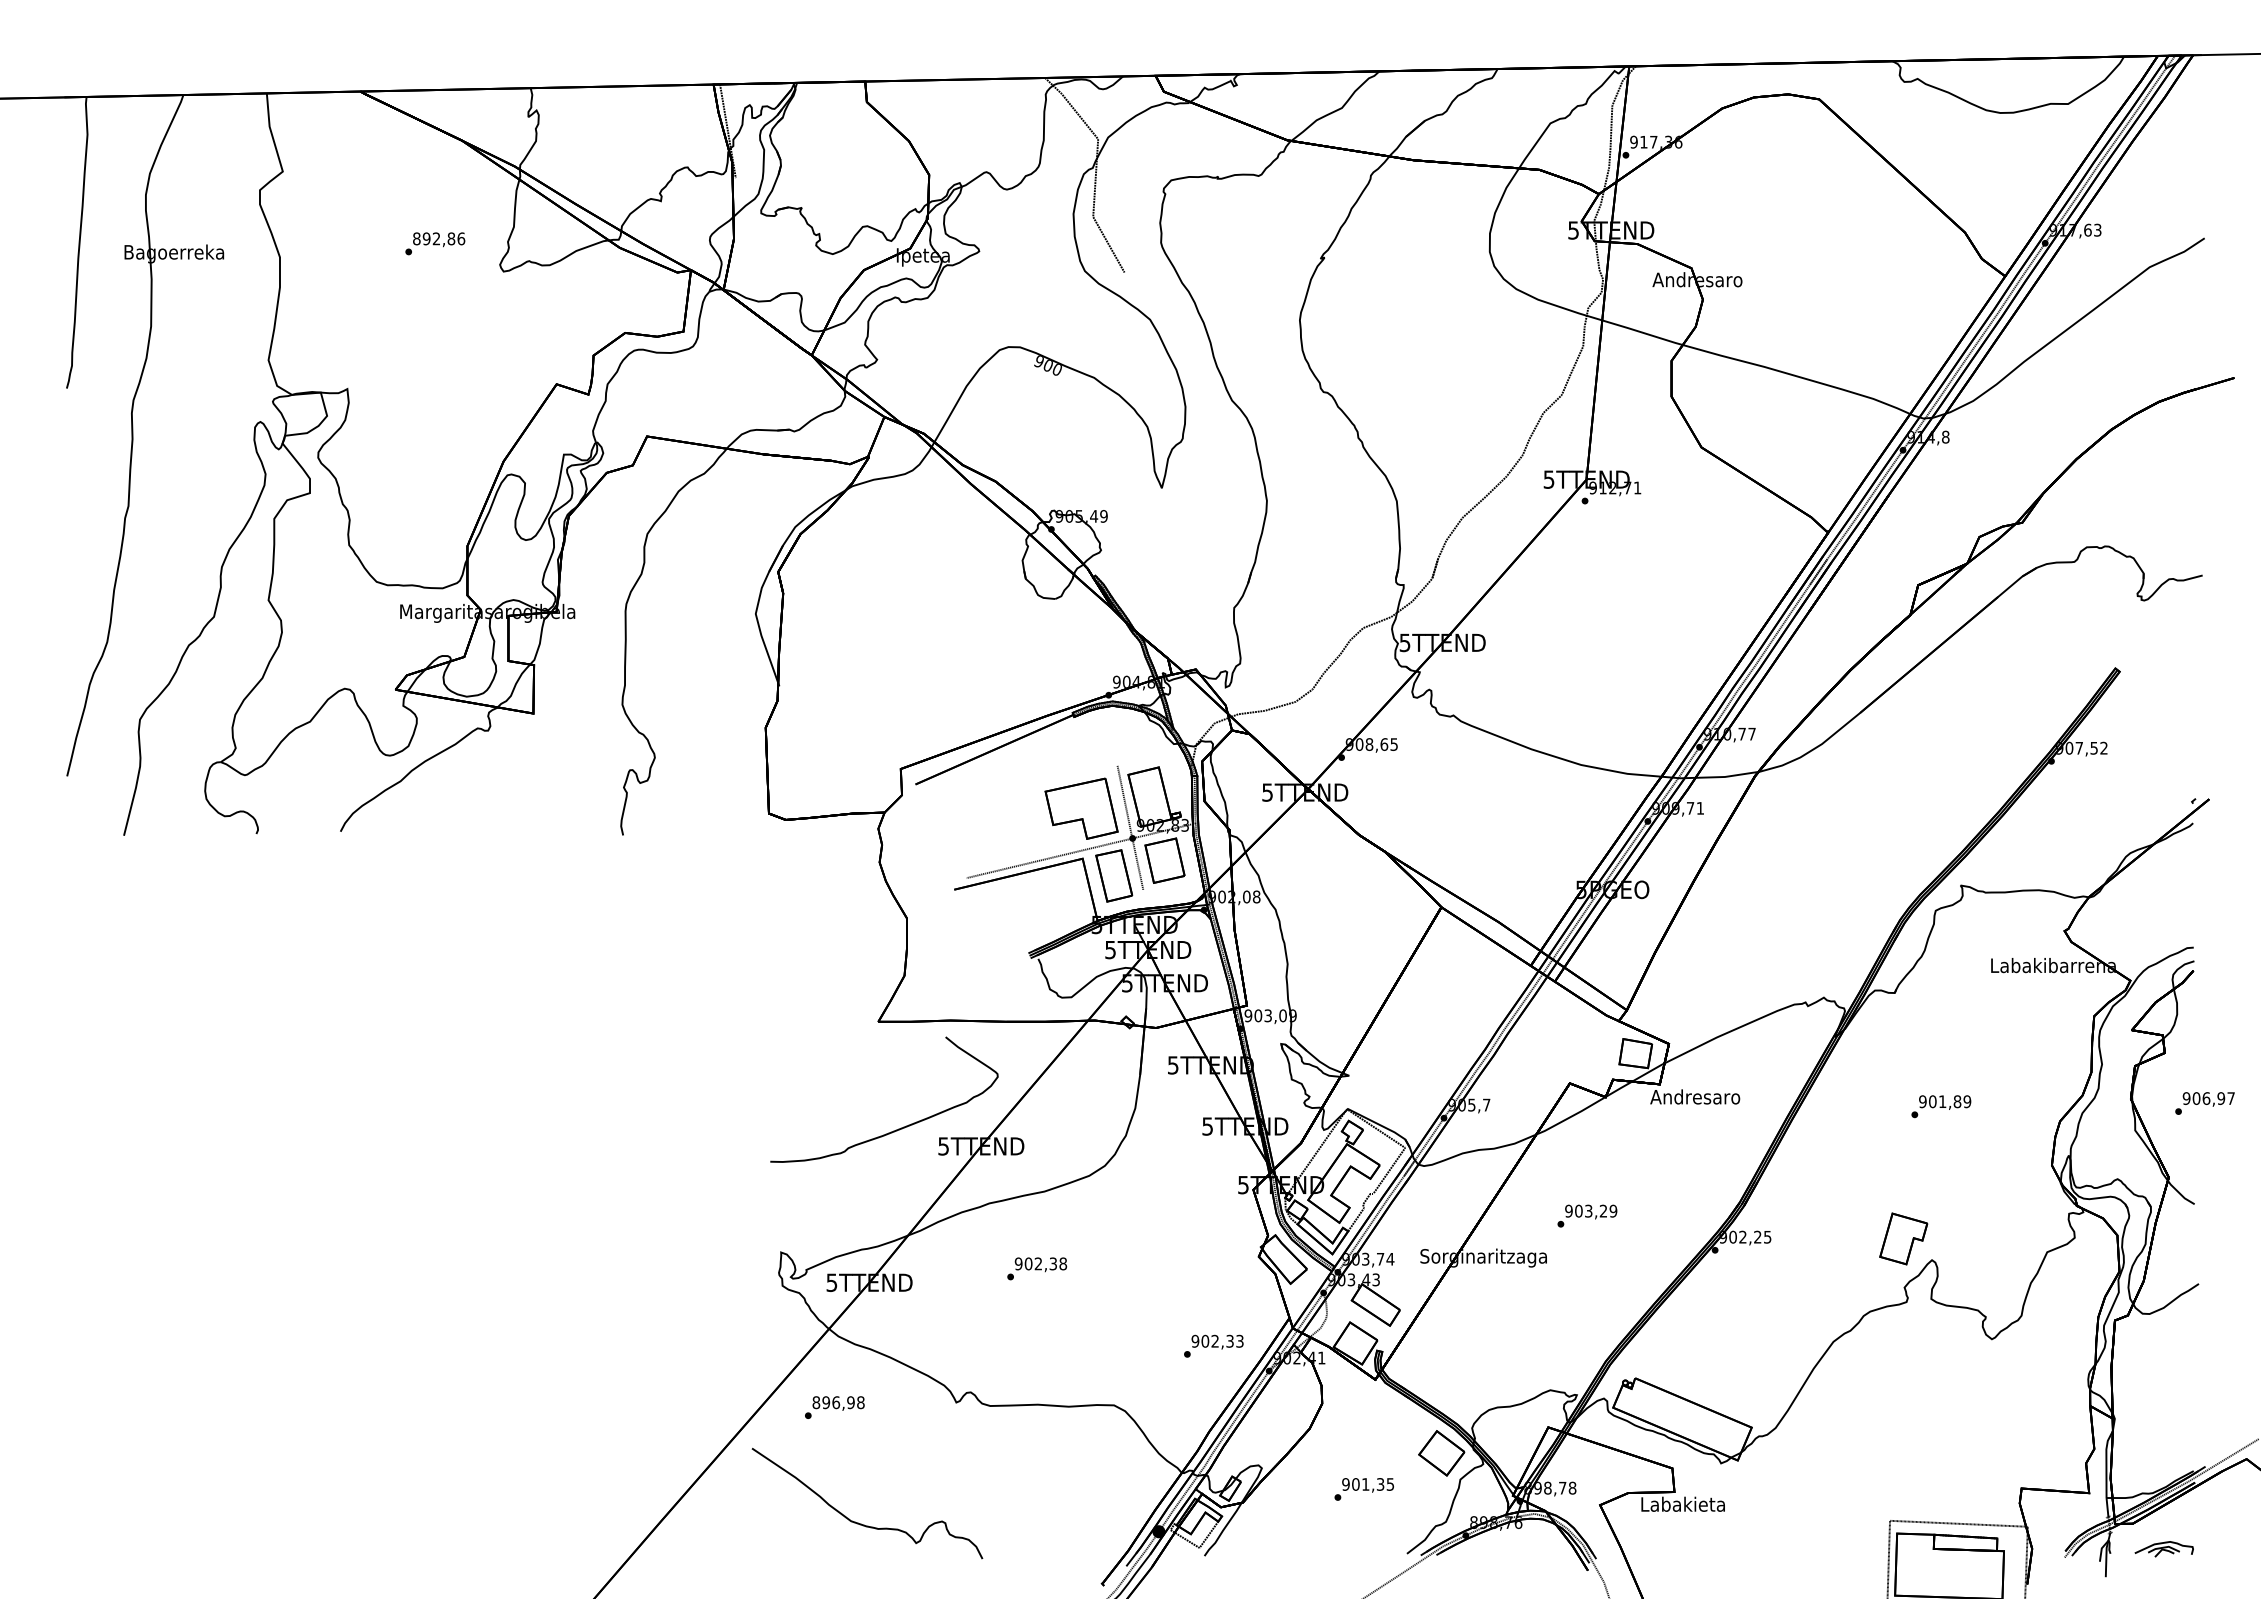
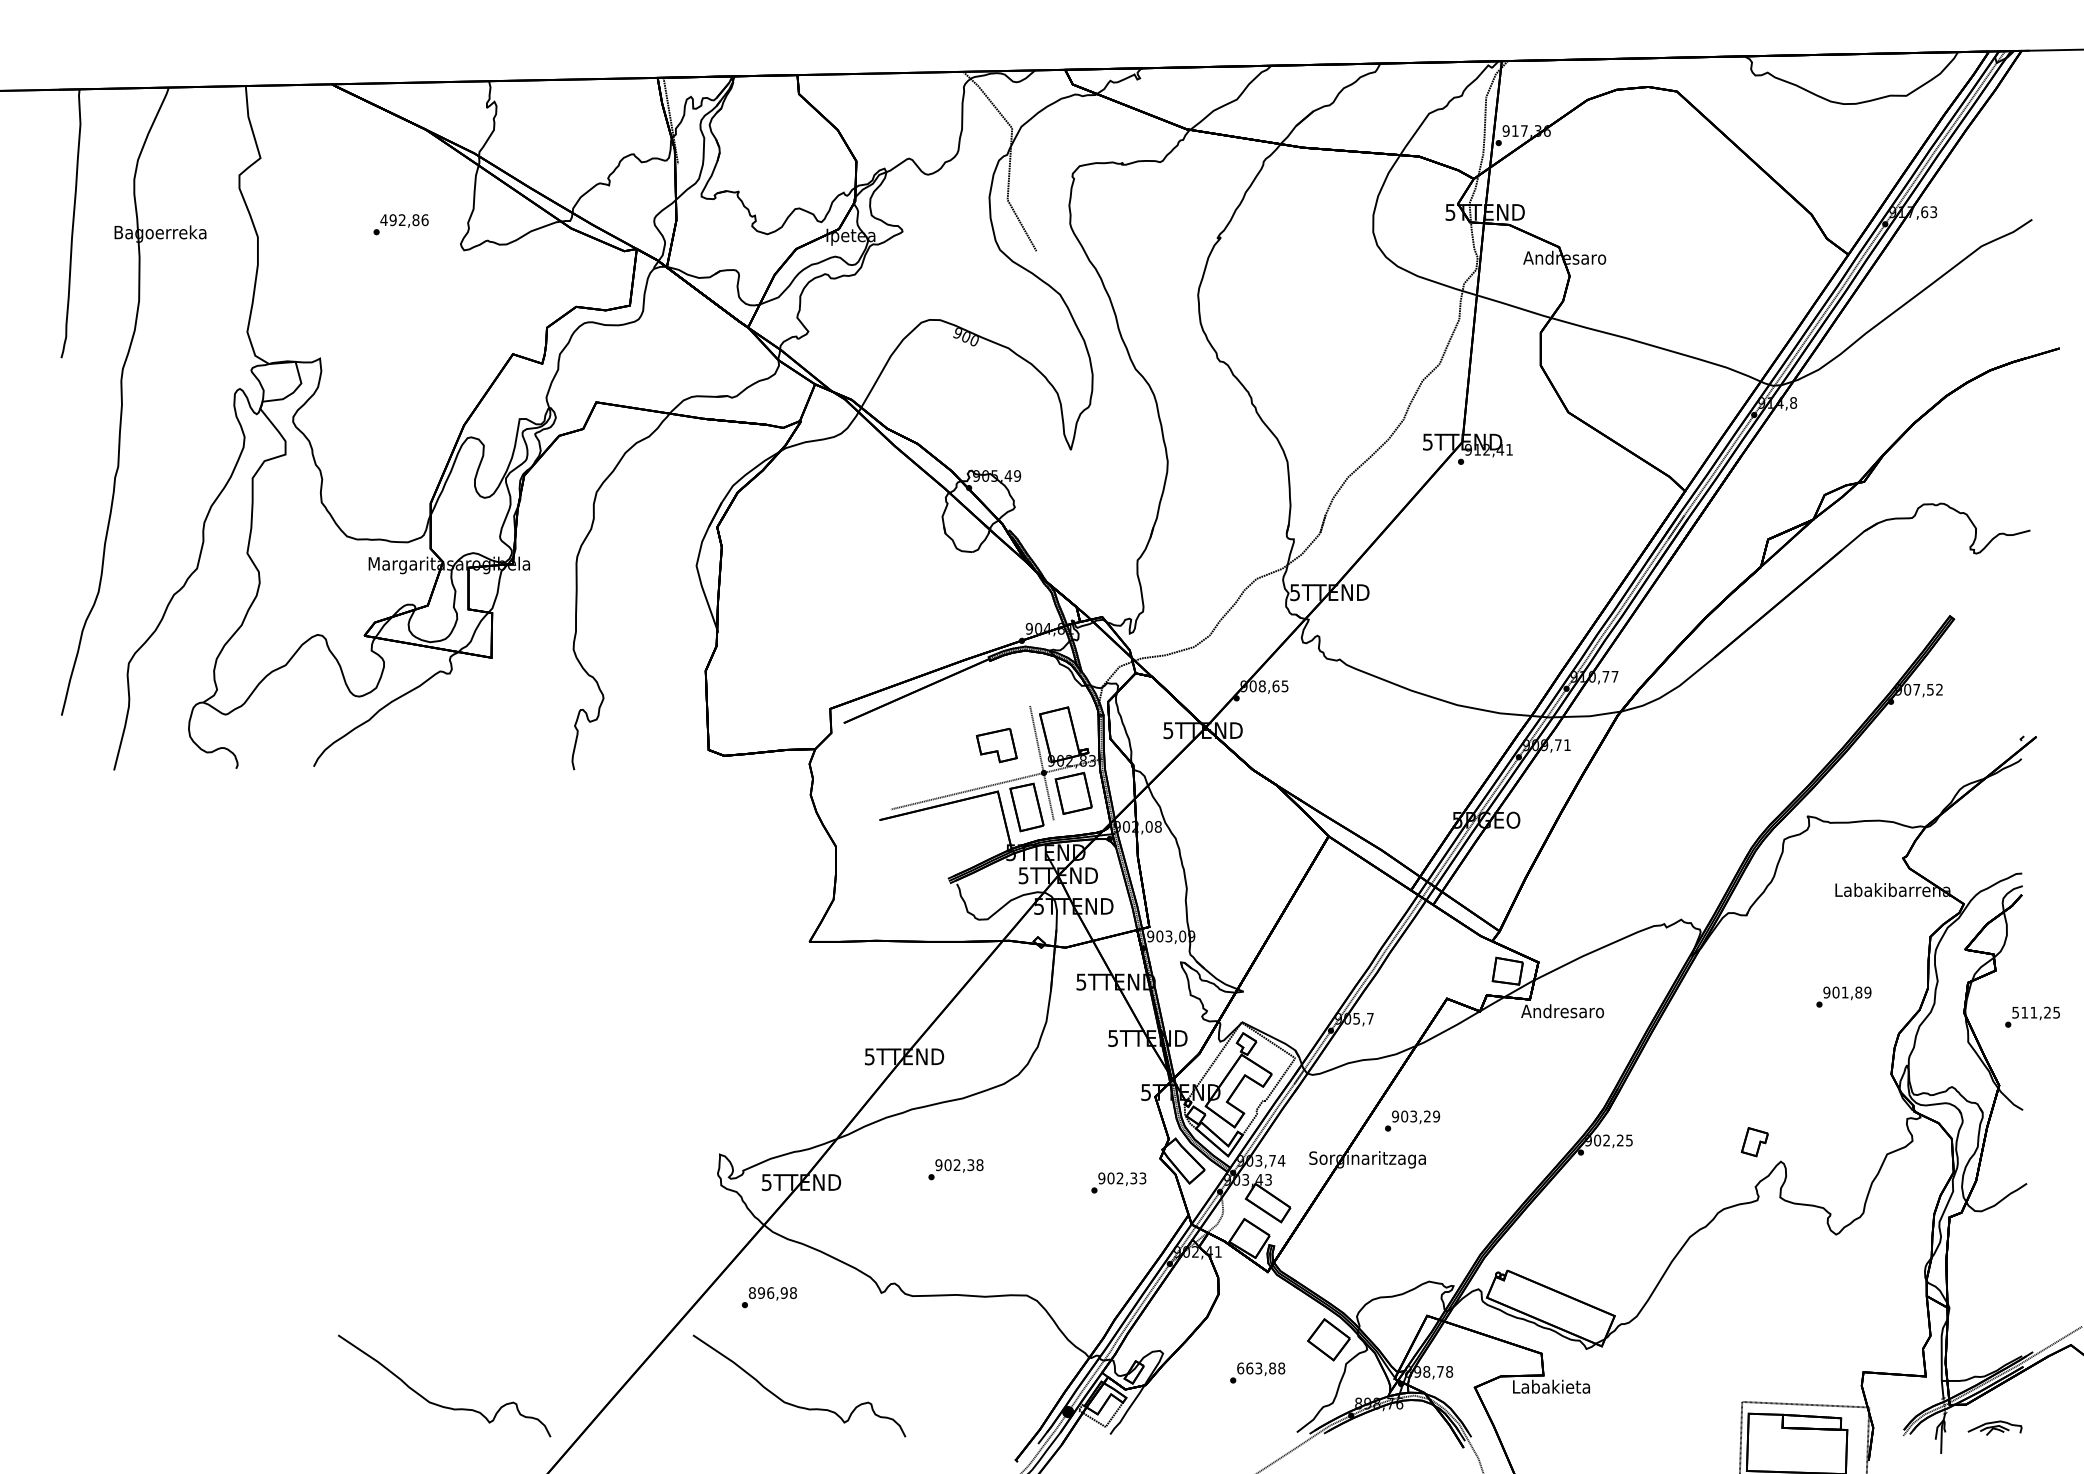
text: (416, 238) -> (383, 219), 892,86 -> 492,86
text: (1627, 487) -> (1500, 449), 912,71 -> 912,41
part: (1081, 808) -> (996, 745), size x0.6
text: (2208, 1098) -> (2035, 1012), 906,97 -> 511,25
text: (1941, 1106) -> (1844, 996), moved
curve: (898, 1128) -> (828, 1040), removed
text: (1587, 1215) -> (1412, 1120), moved
part: (1903, 1238) -> (1754, 1141), size x0.6
text: (1213, 1345) -> (1118, 1182), moved
text: (1368, 1484) -> (1261, 1368), 901,35 -> 663,88
curve: (476, 1523) -> (439, 1404), added

